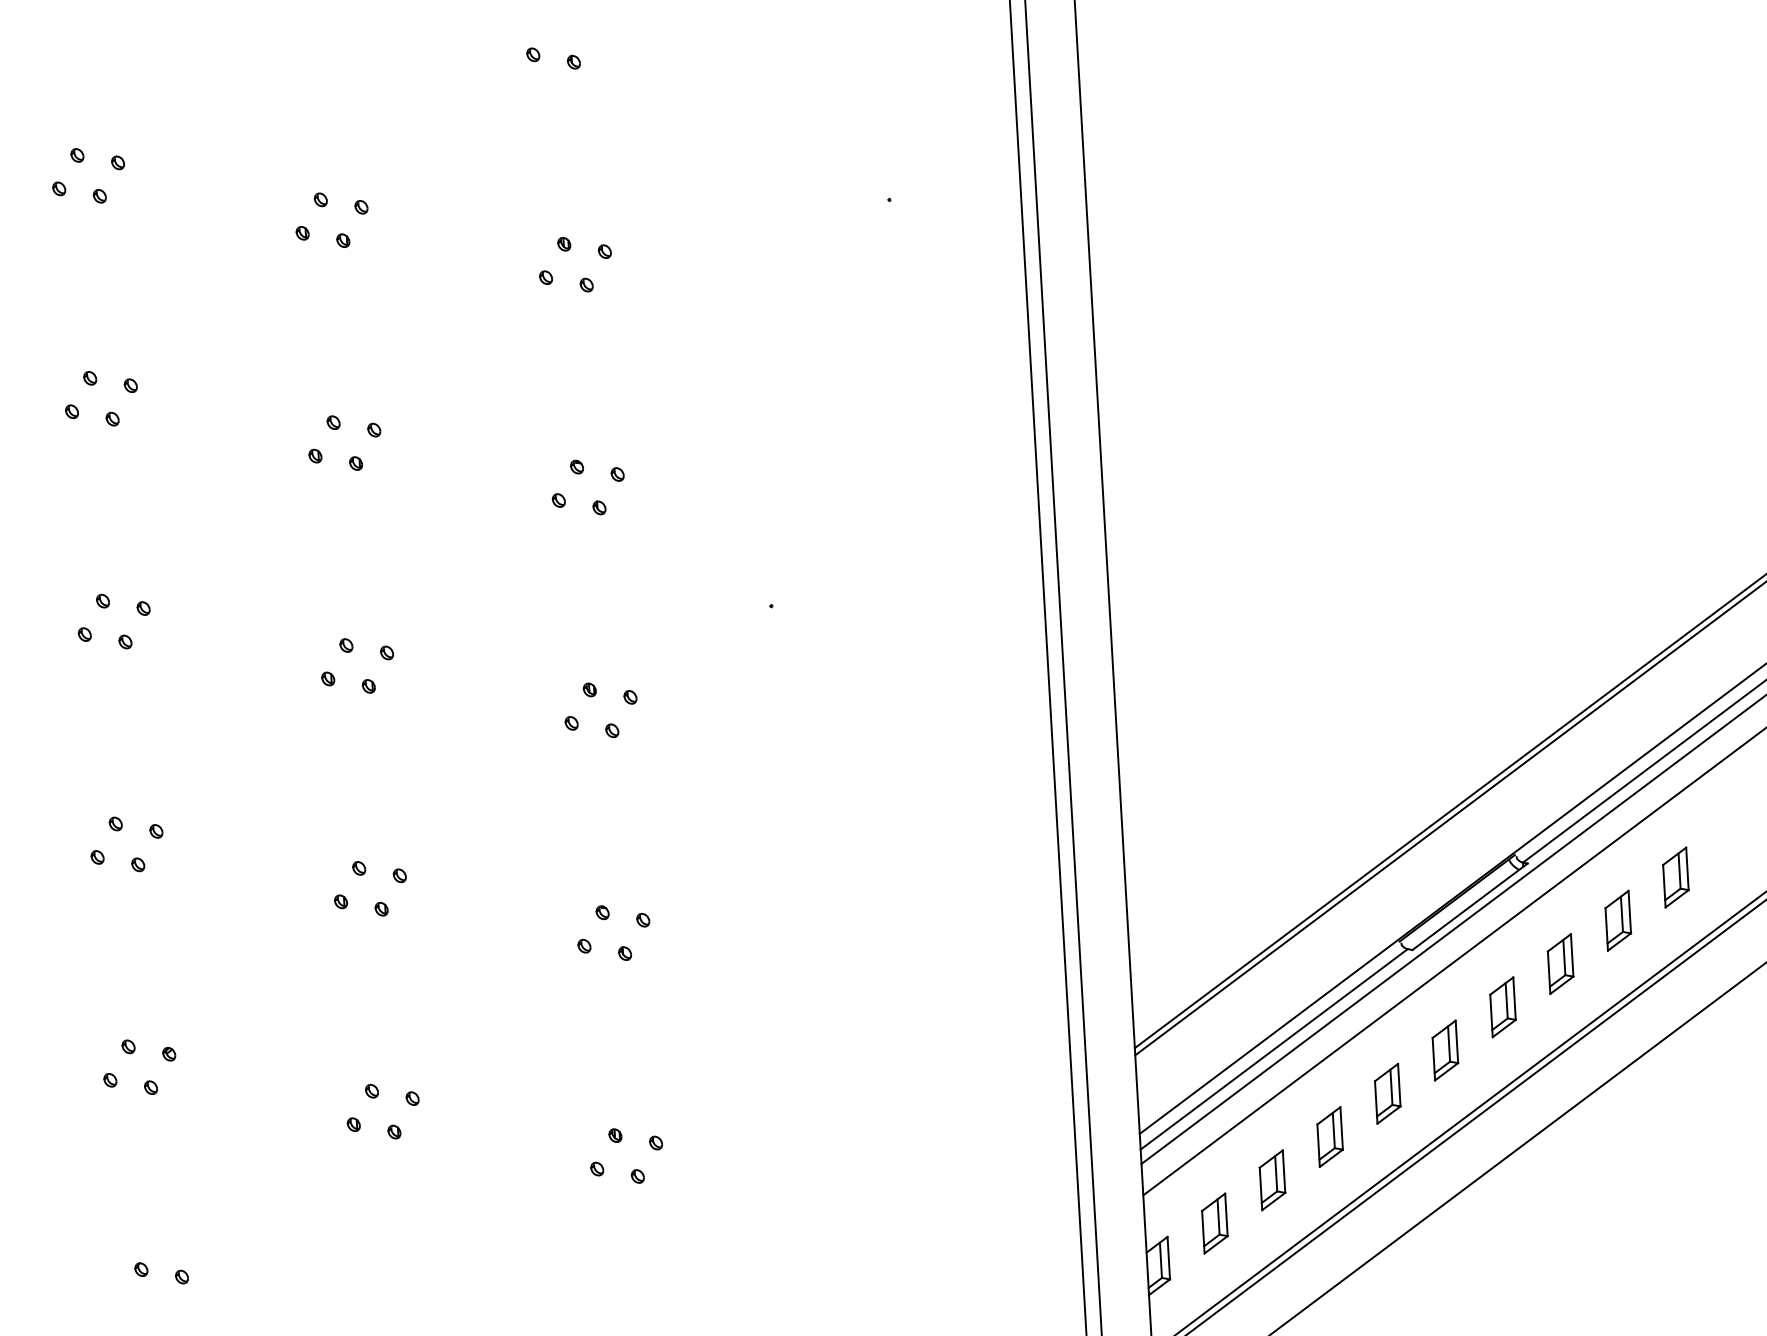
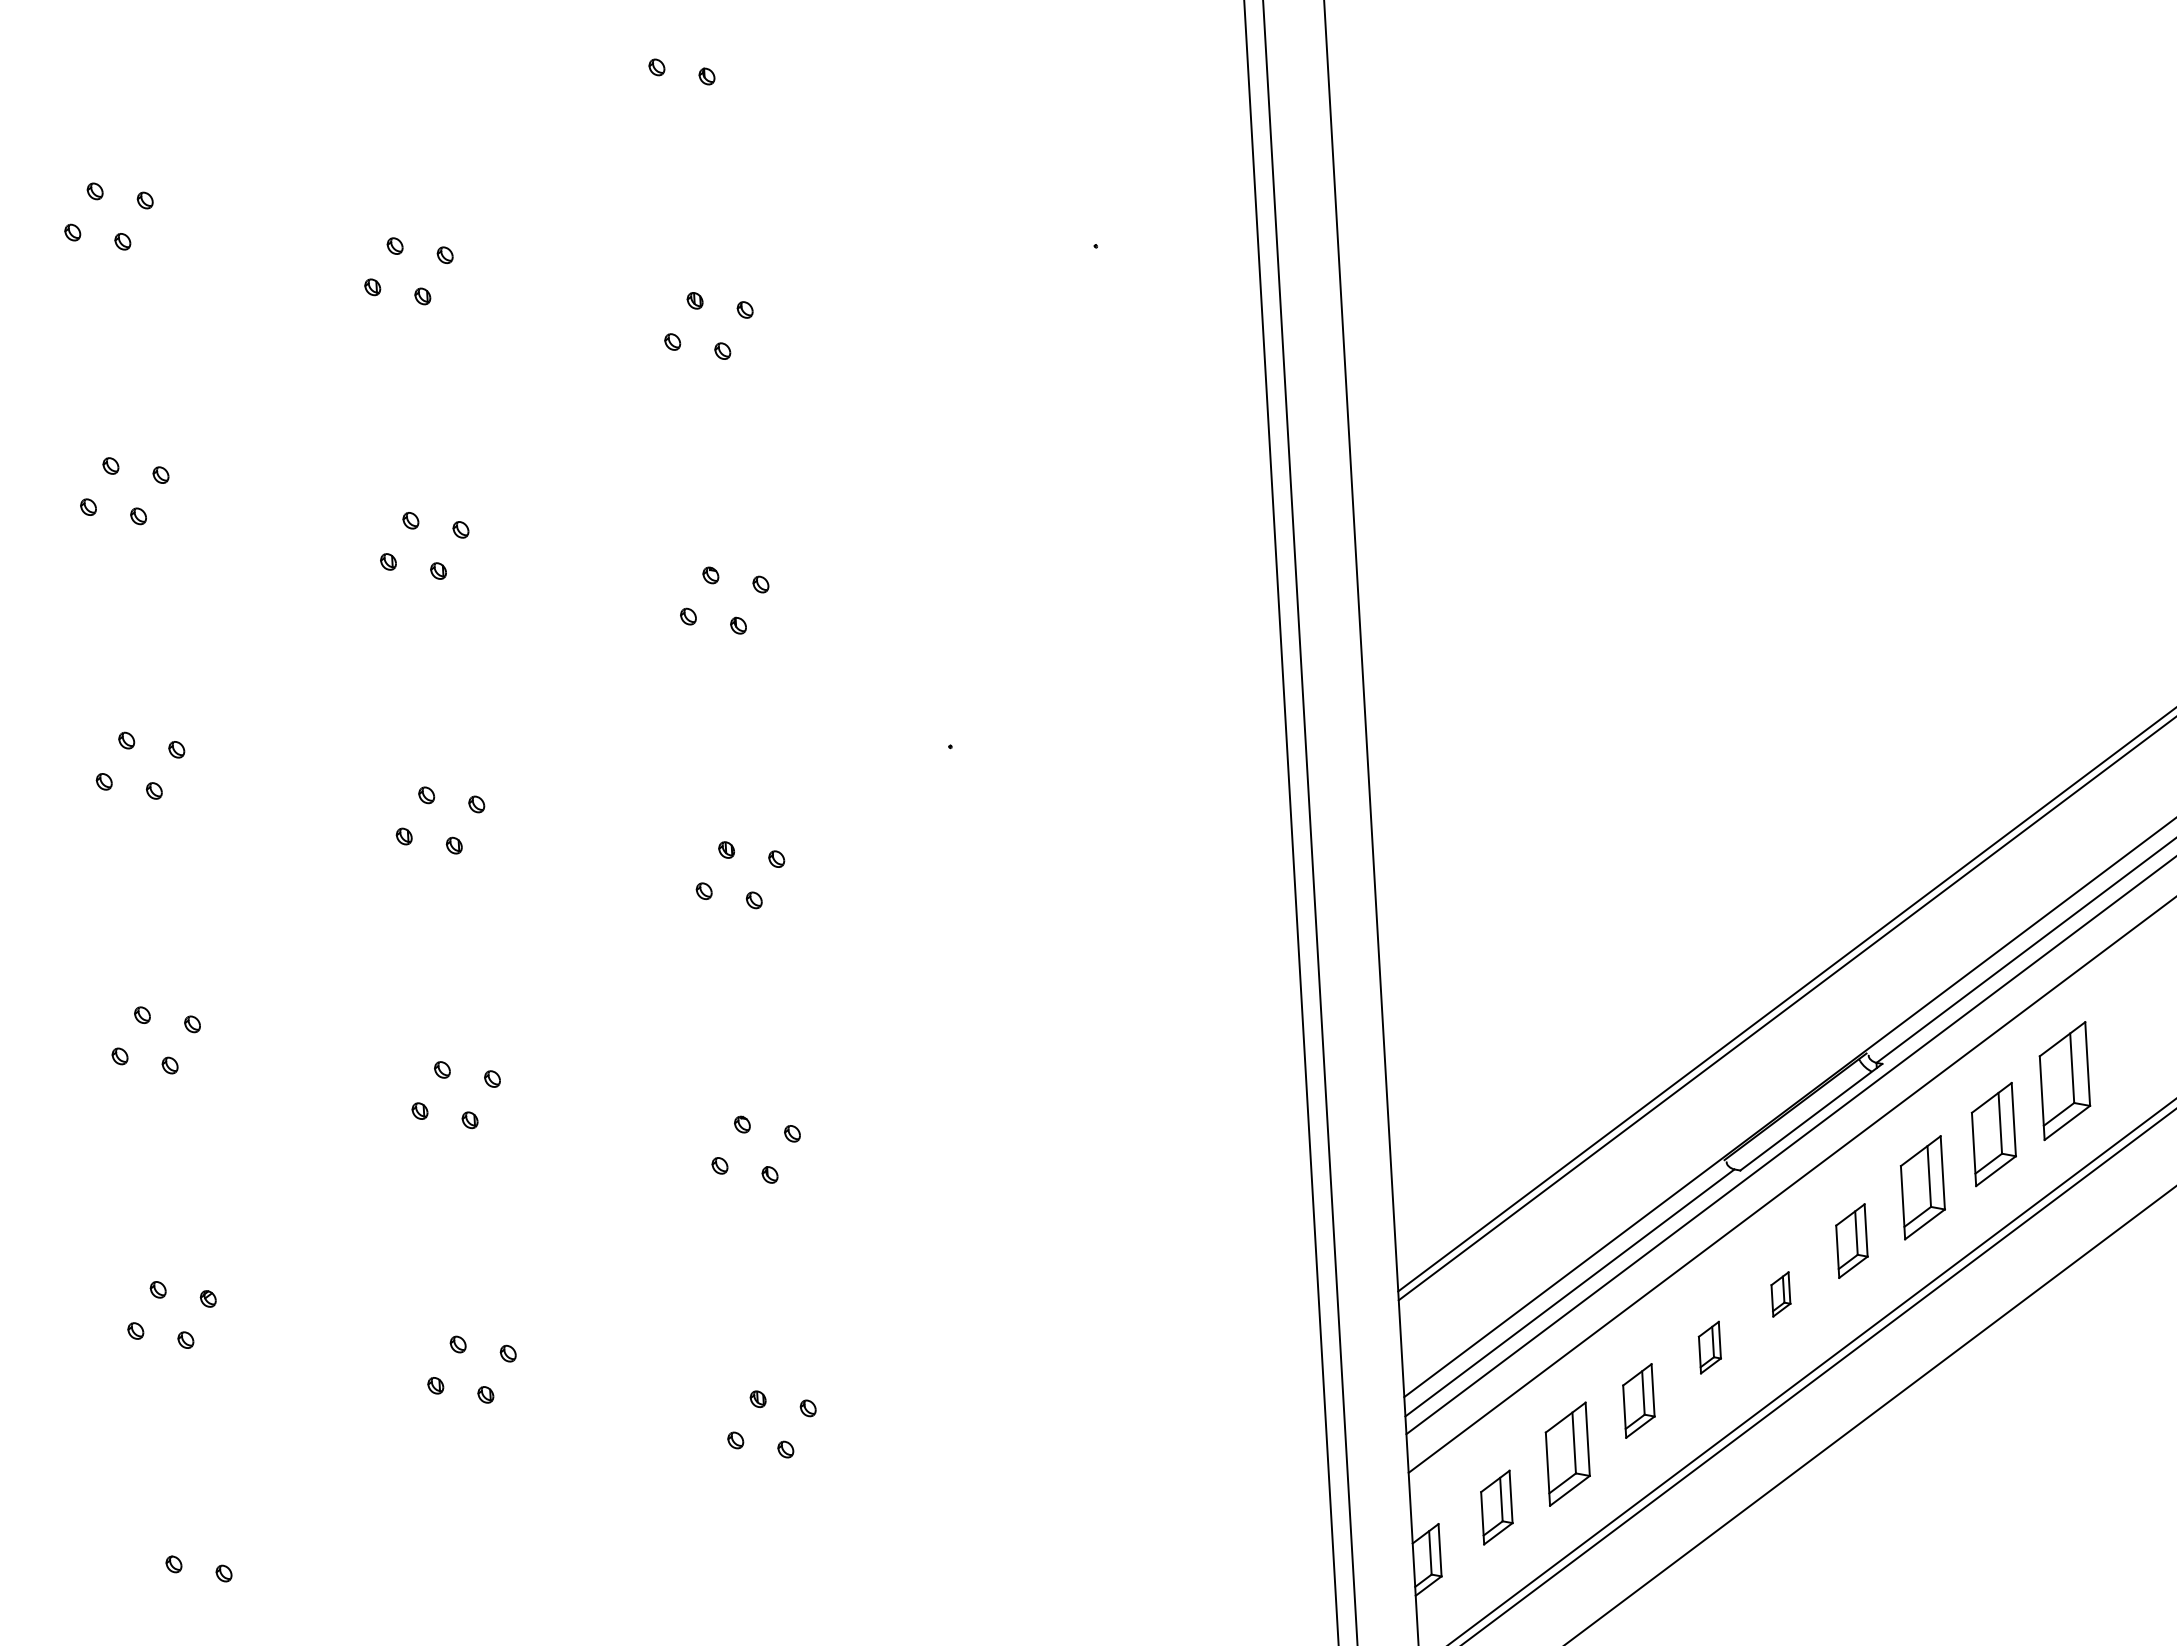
part: (1675, 877) -> (2064, 1081), size x1.6
part: (1617, 920) -> (1993, 1134), size x1.4
part: (1560, 963) -> (1922, 1187), size x1.4
part: (1445, 1050) -> (1780, 1294), size x0.6
part: (1387, 1093) -> (1709, 1347), size x0.7
part: (1272, 1180) -> (1567, 1454), size x1.4

